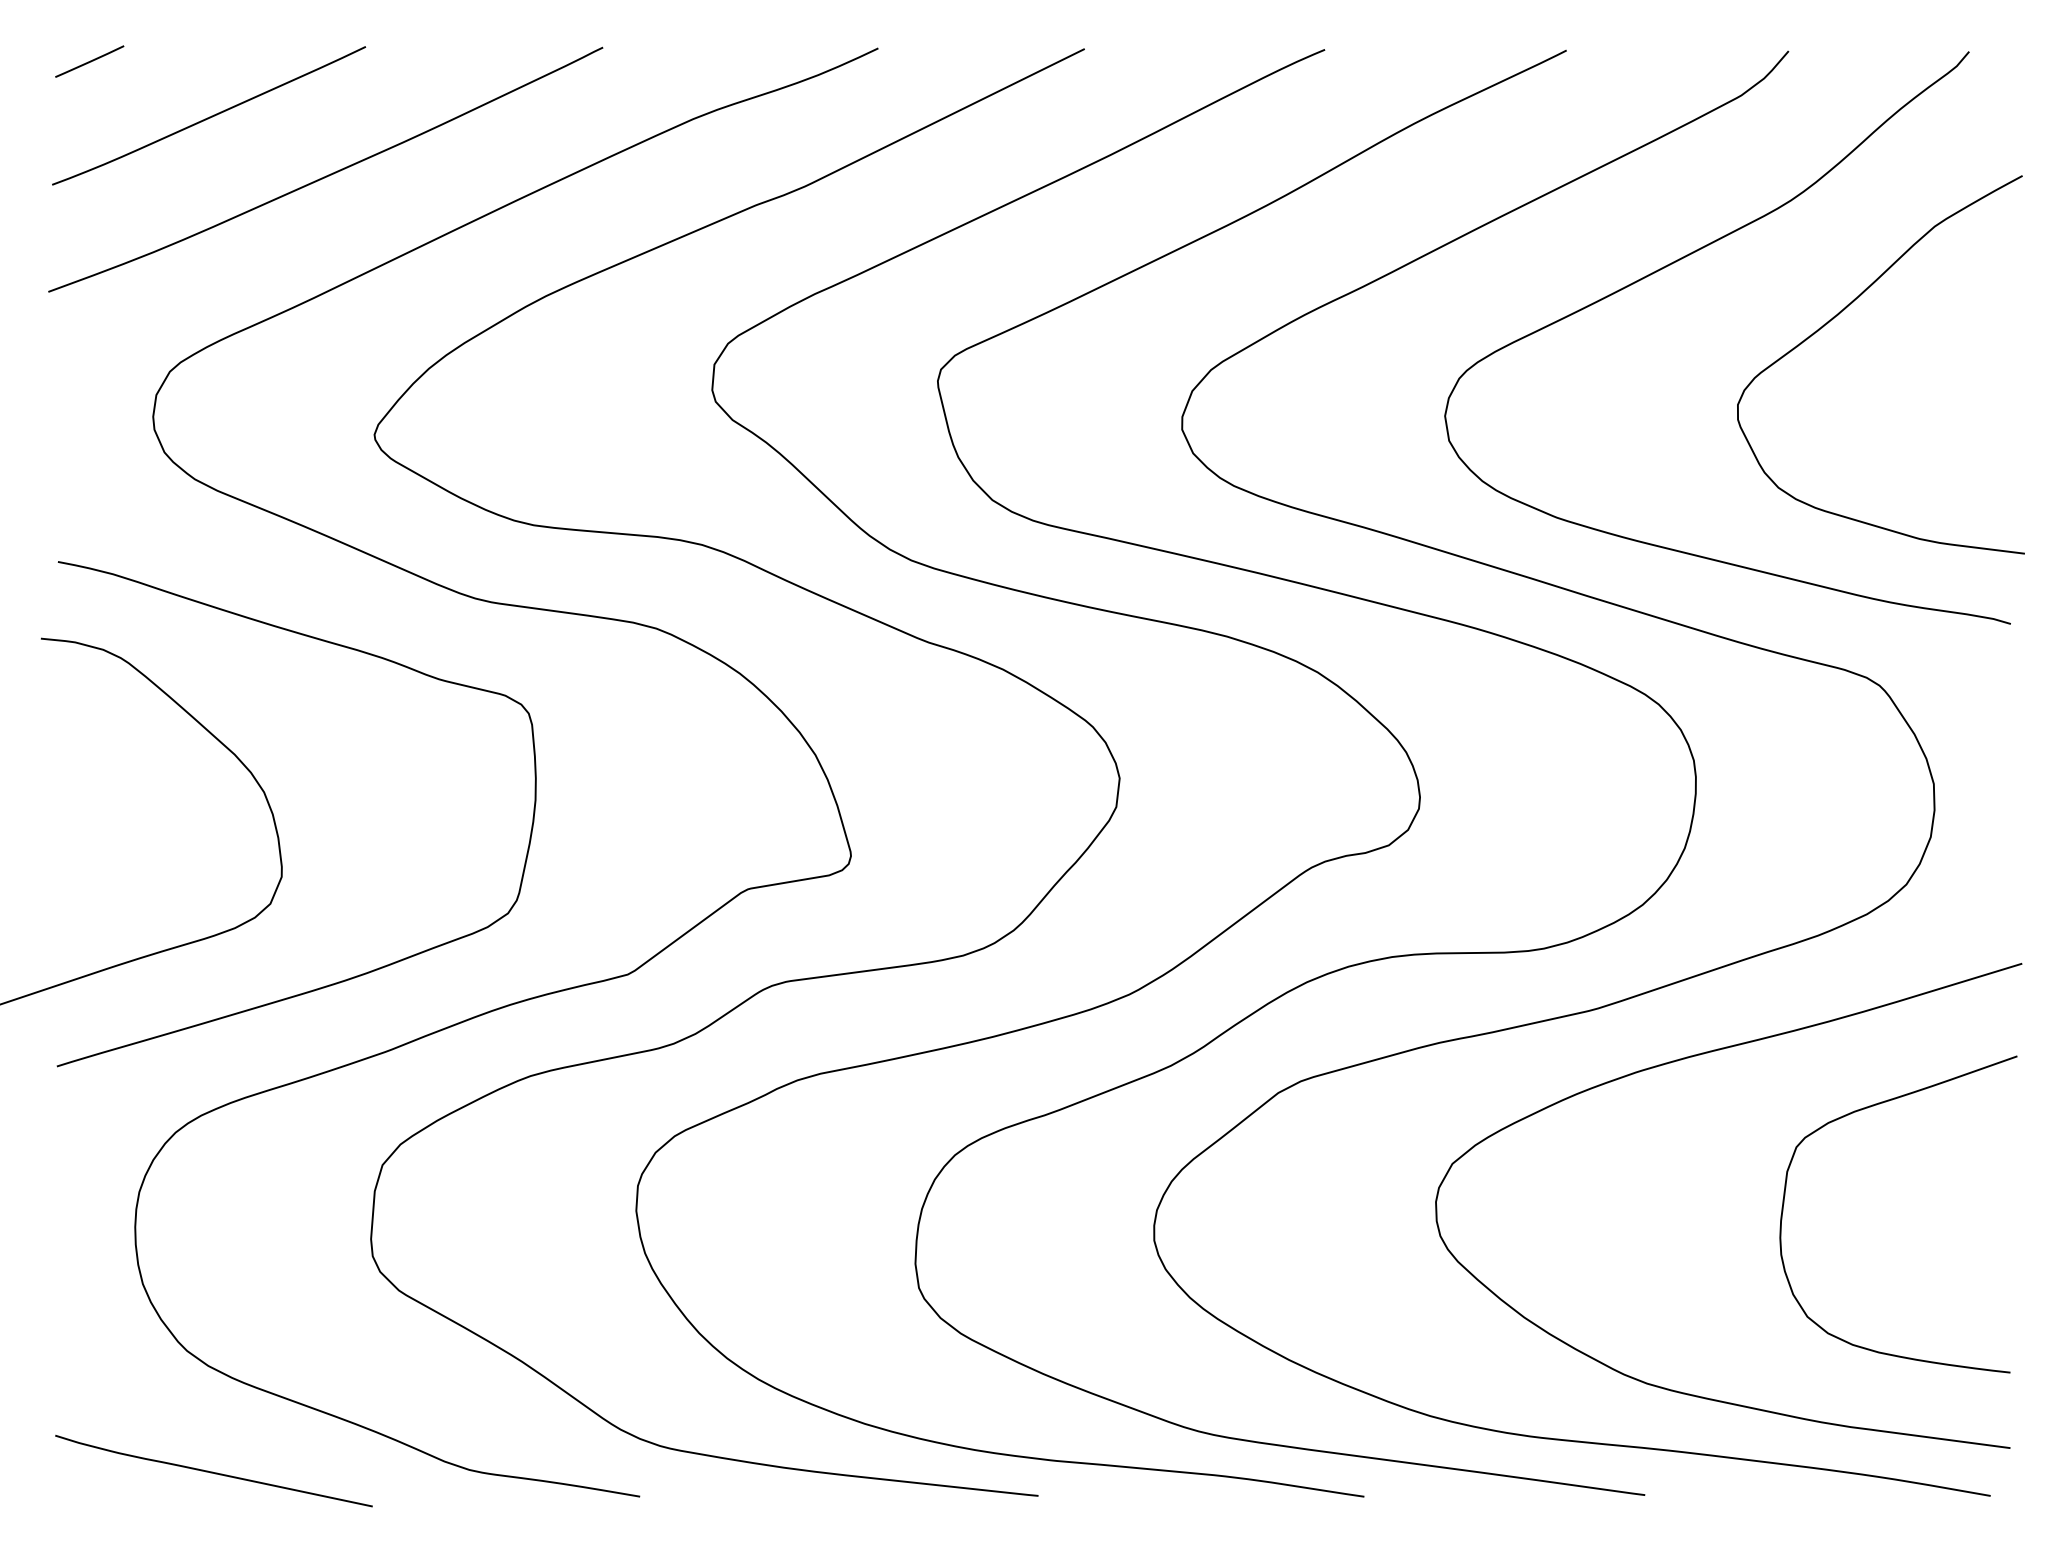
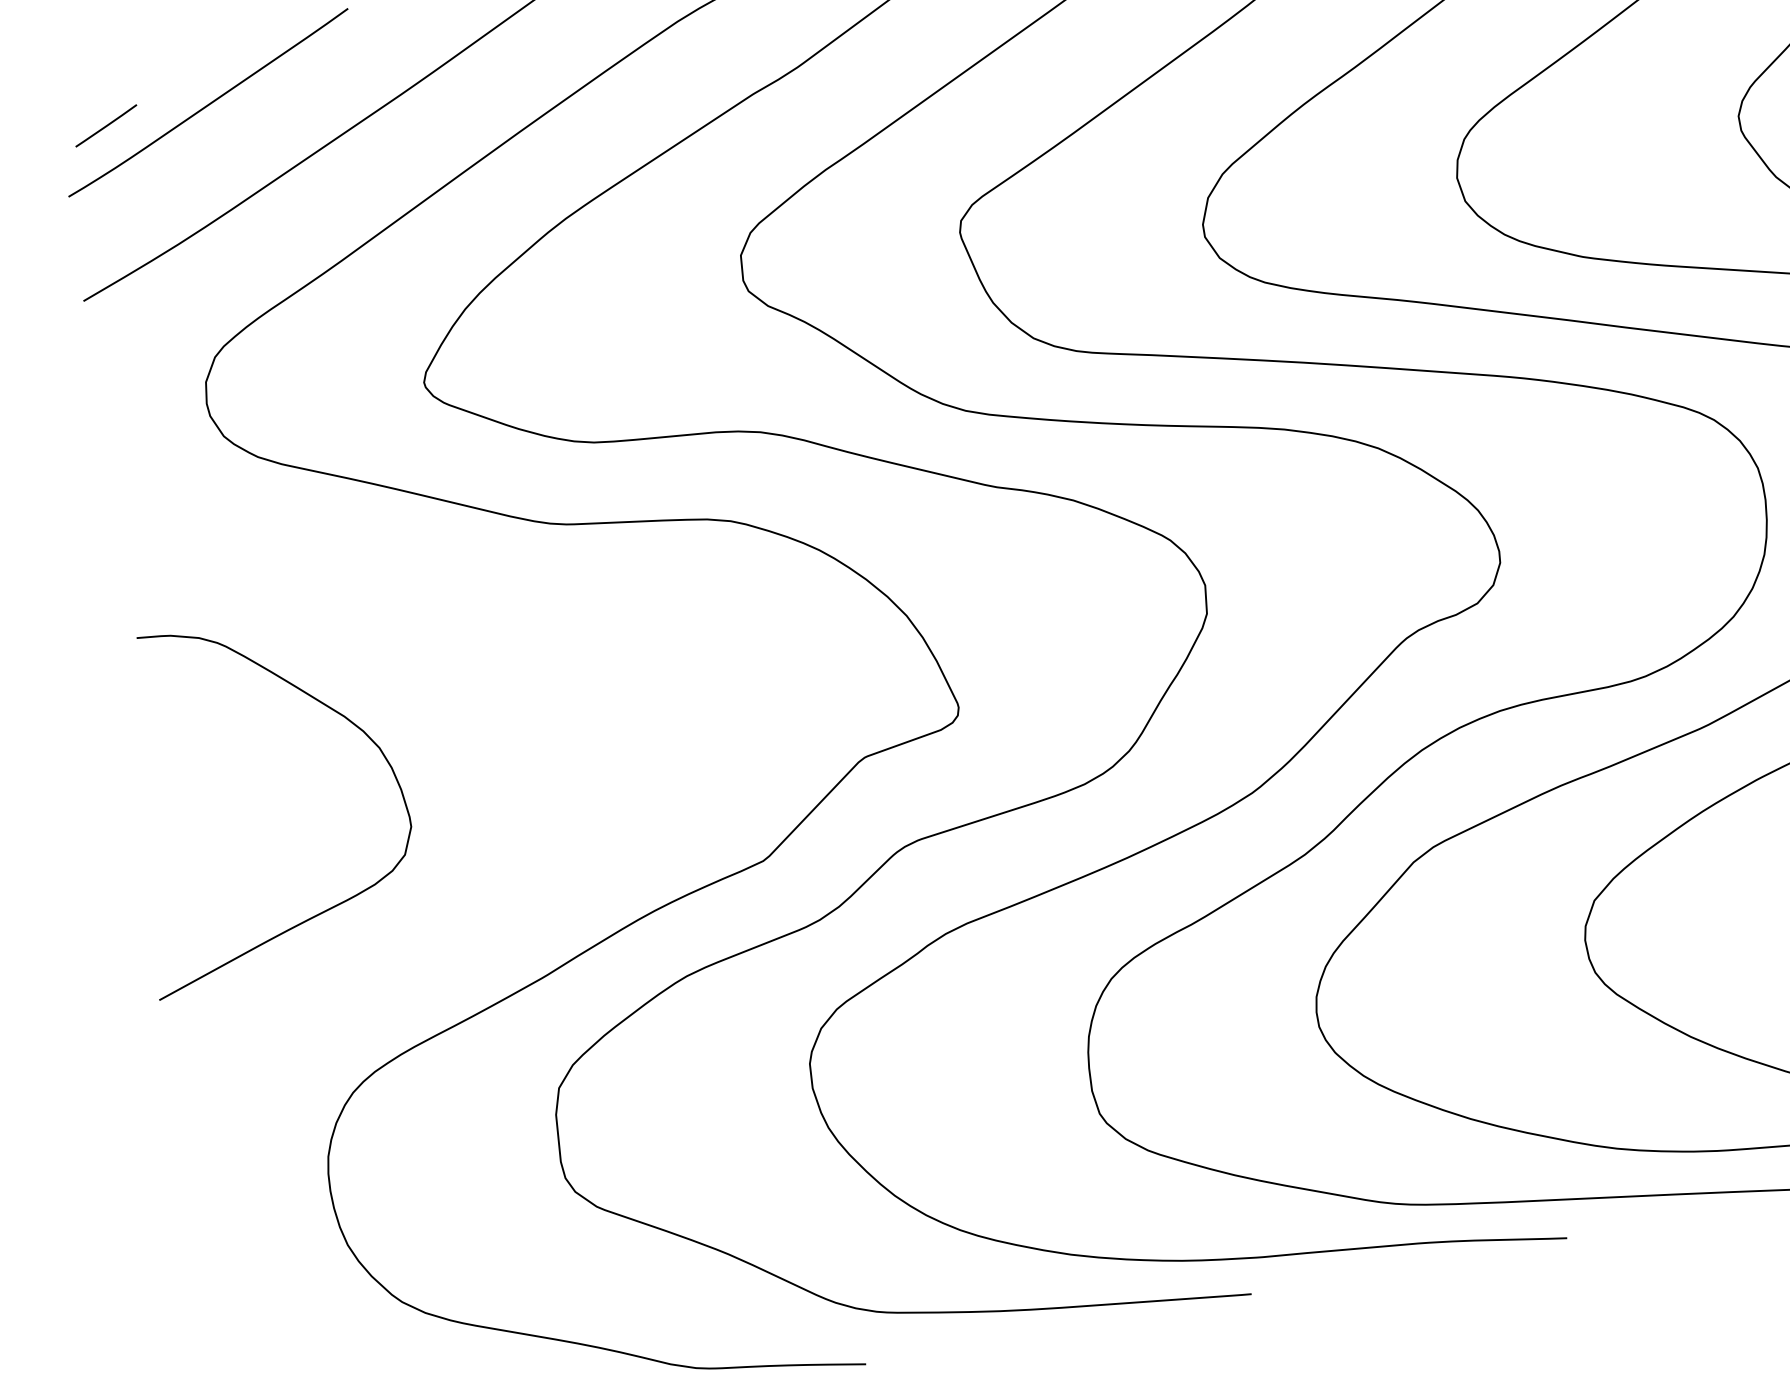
line: (89, 61) -> (106, 125), moved
curve: (350, 977) -> (495, 912), removed

